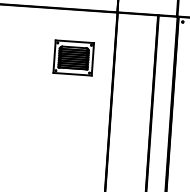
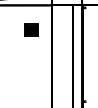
part: (73, 57) -> (31, 29), size x0.7

